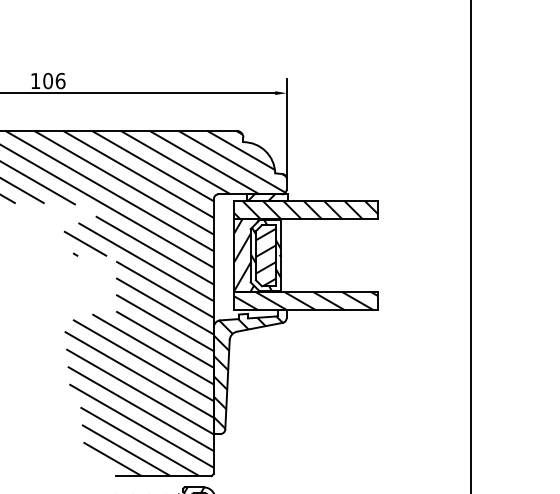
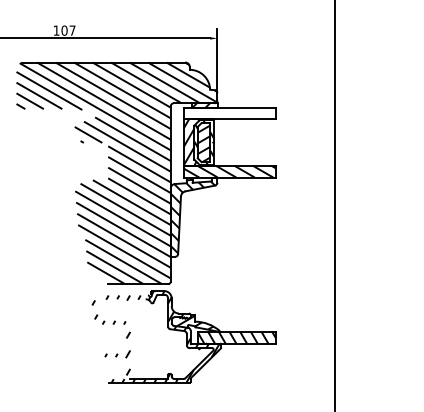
text: (60, 80) -> (72, 30), 106 -> 107
hatch: (305, 210) -> (229, 113), removed

